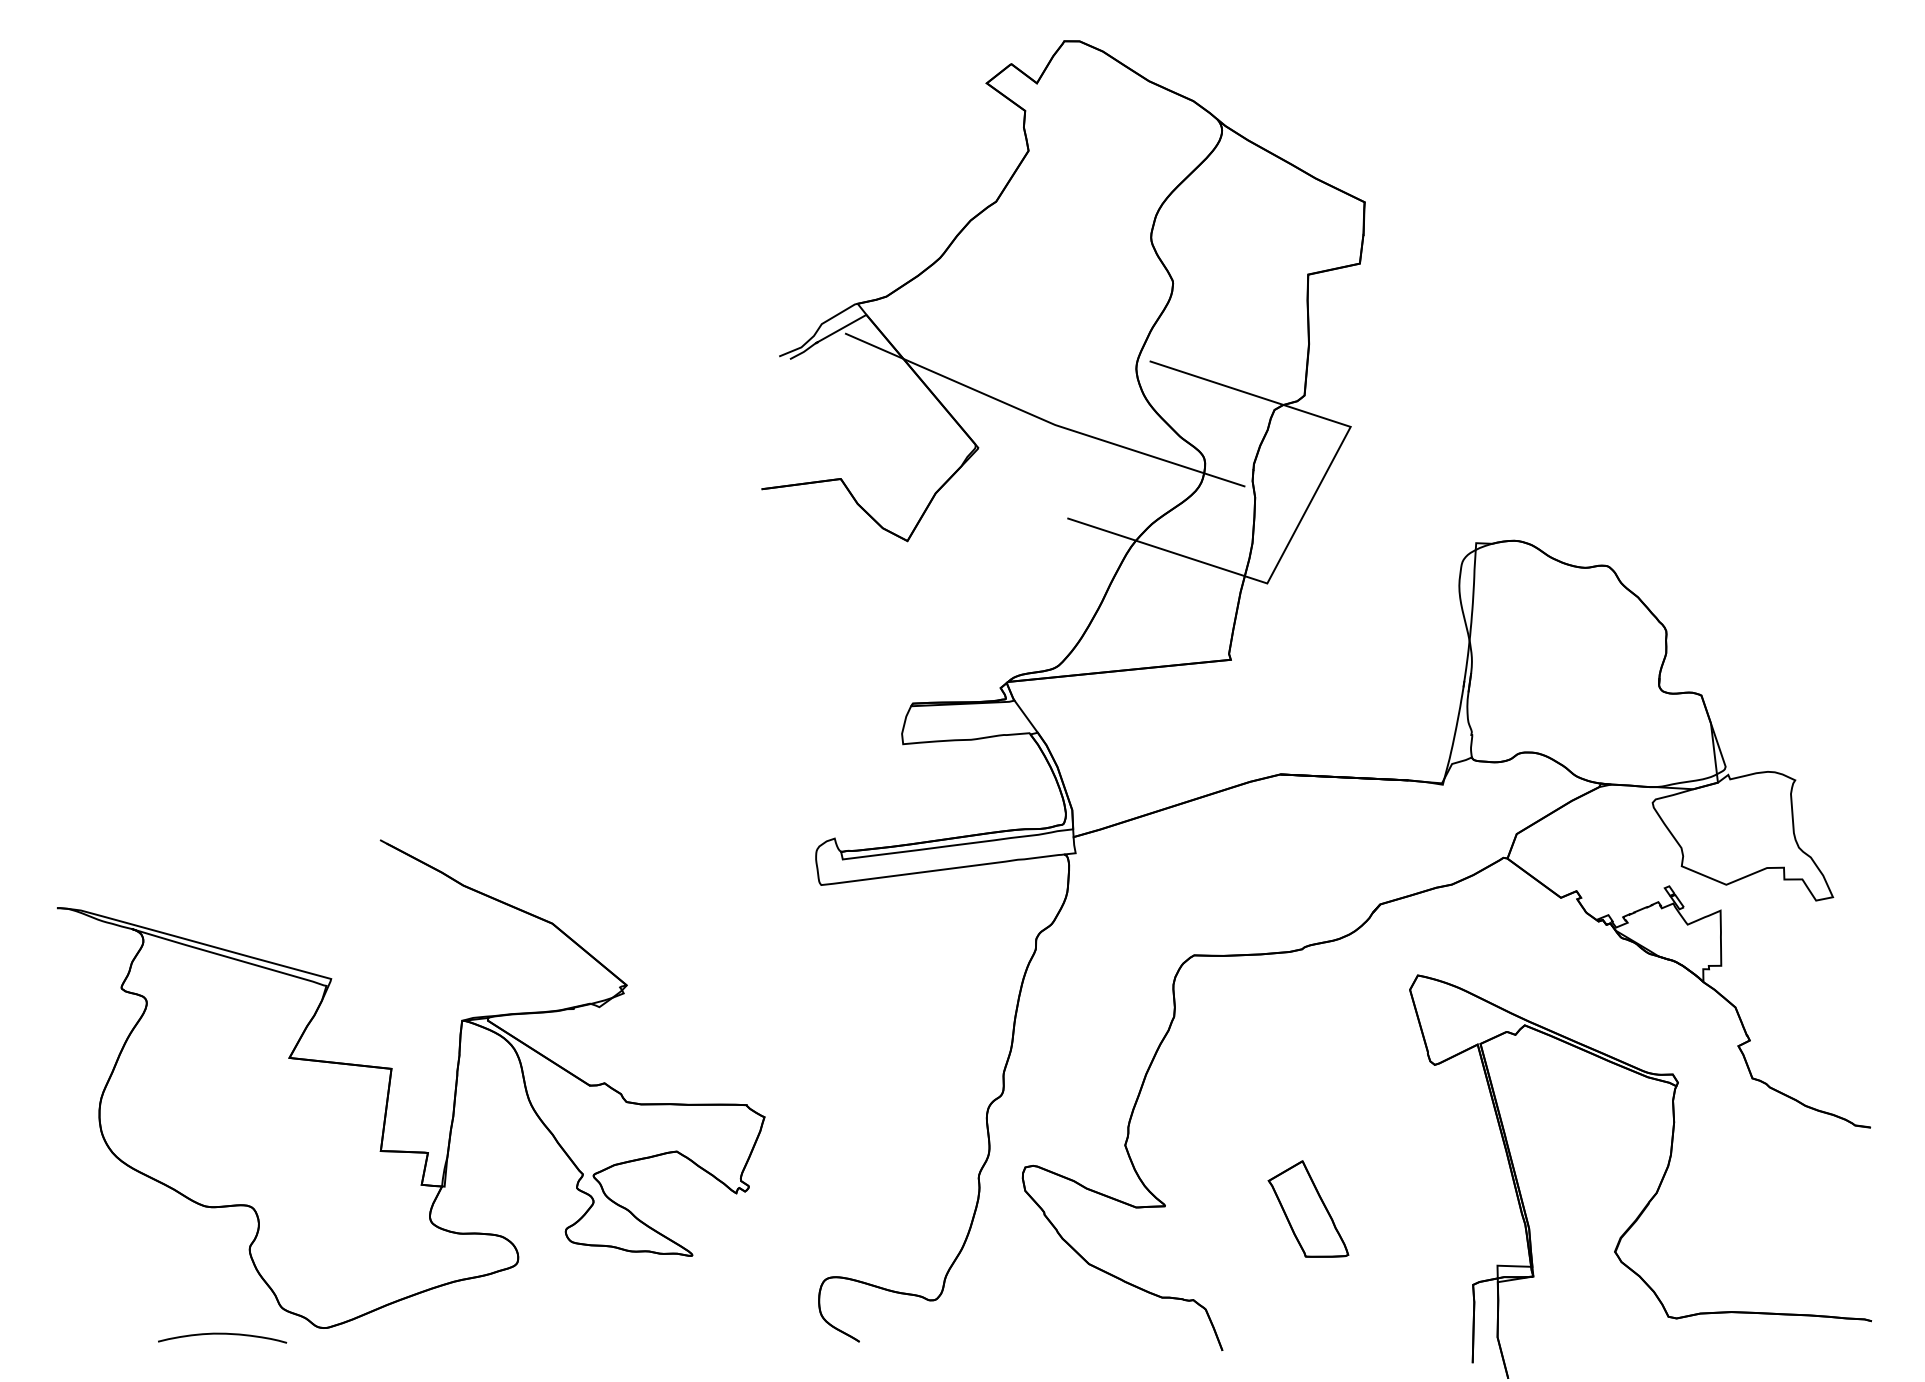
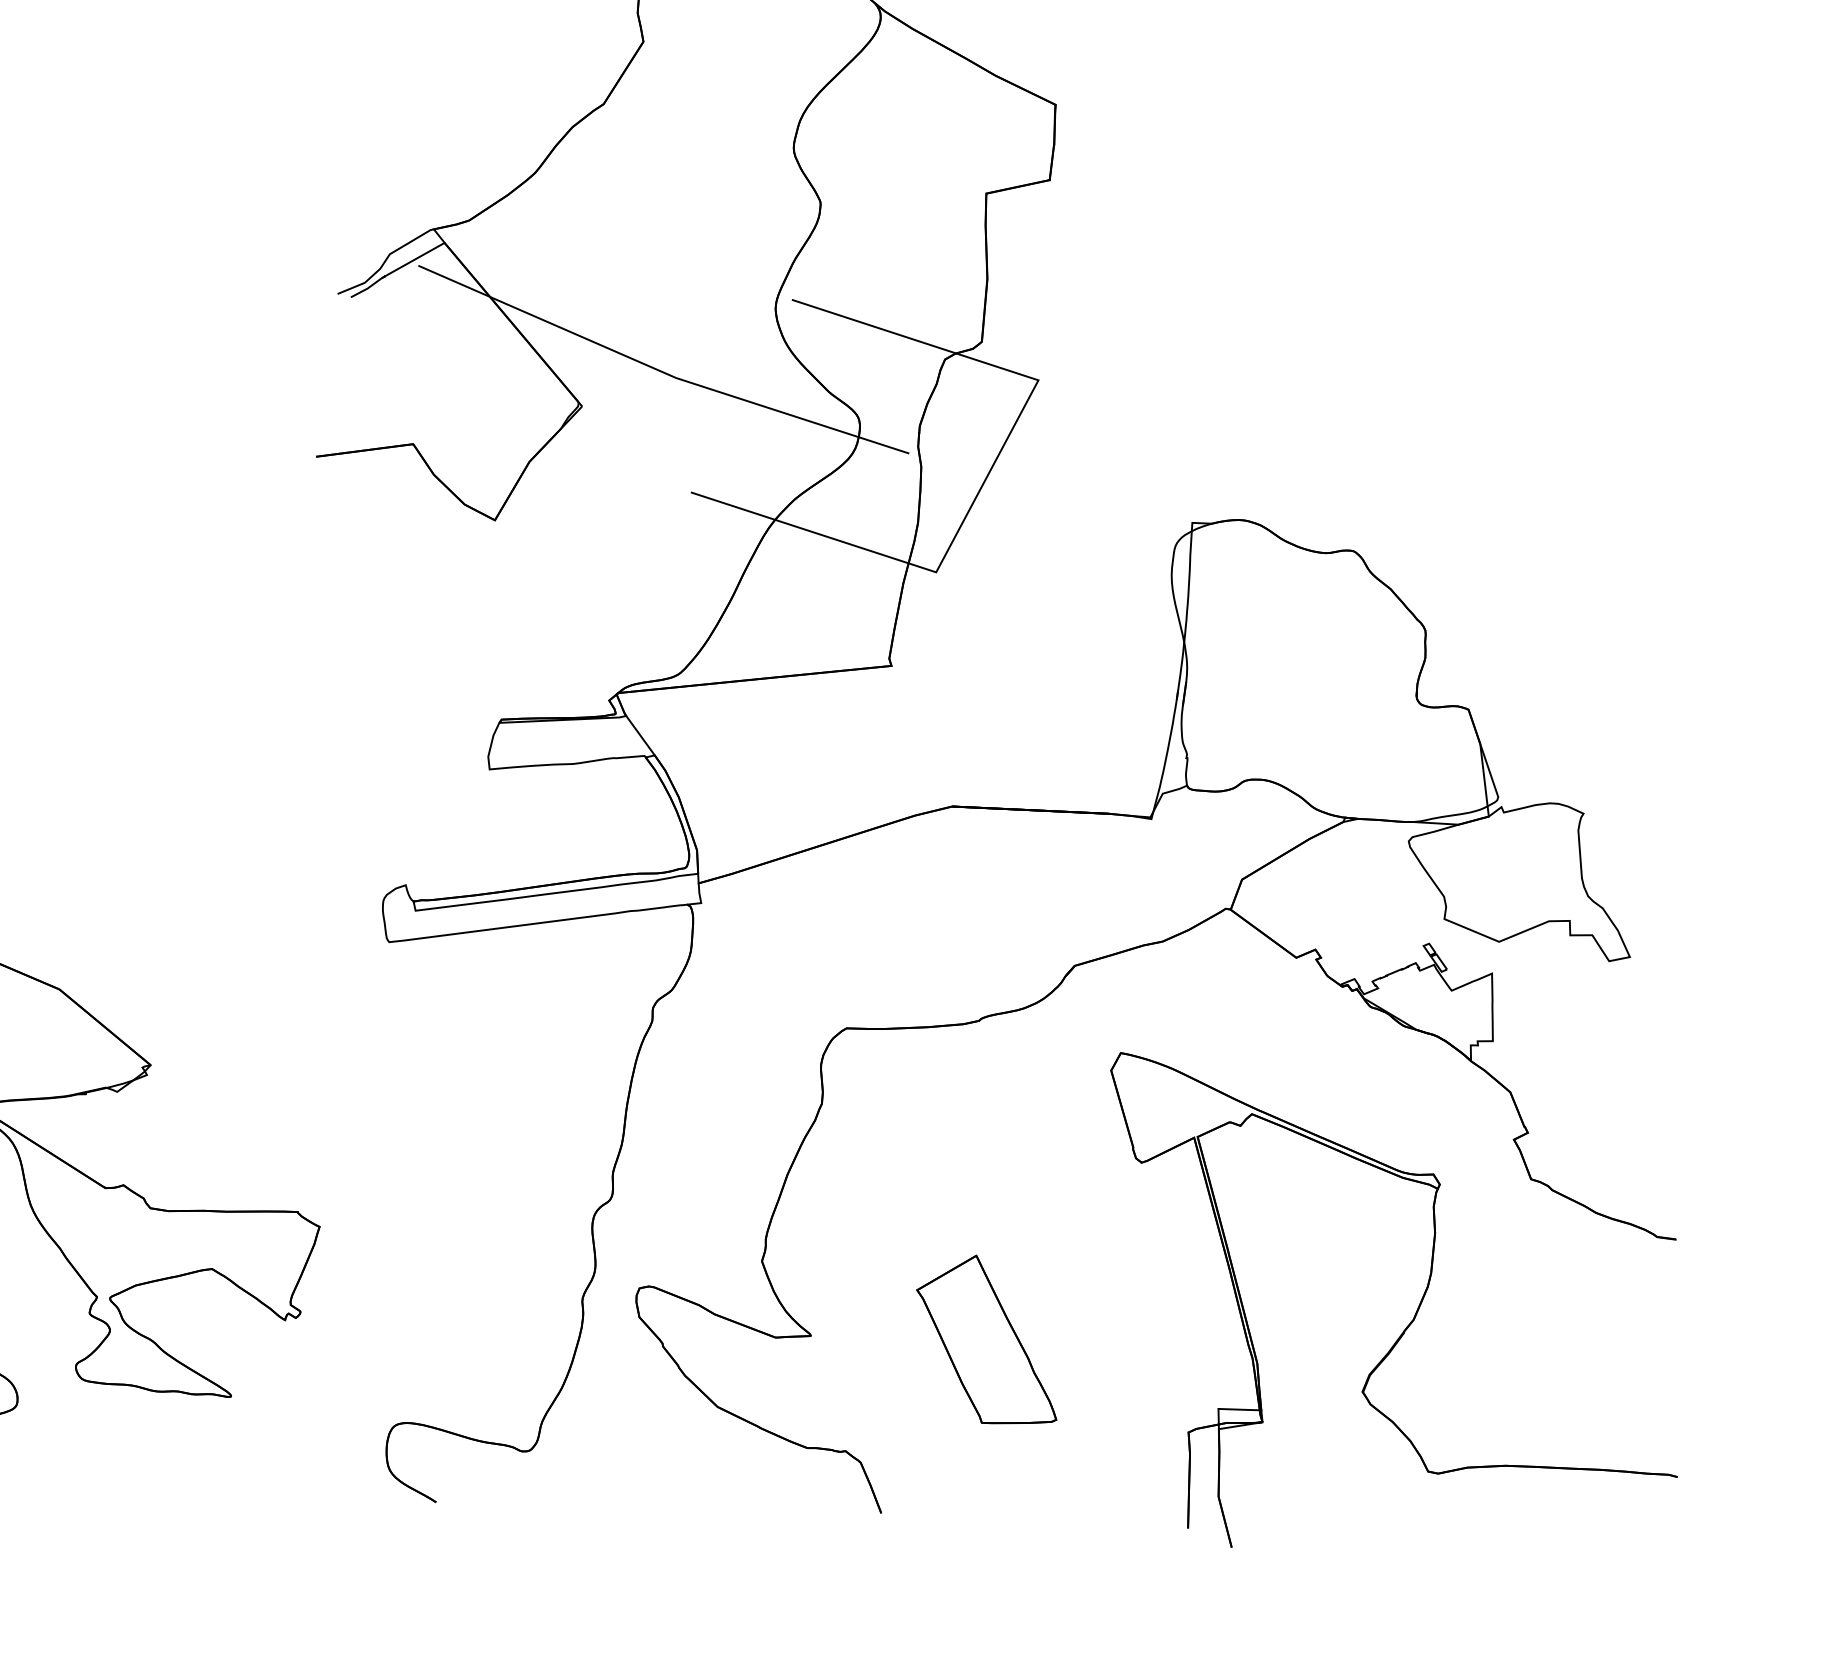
part: (1308, 1208) -> (986, 1338), size x1.43

